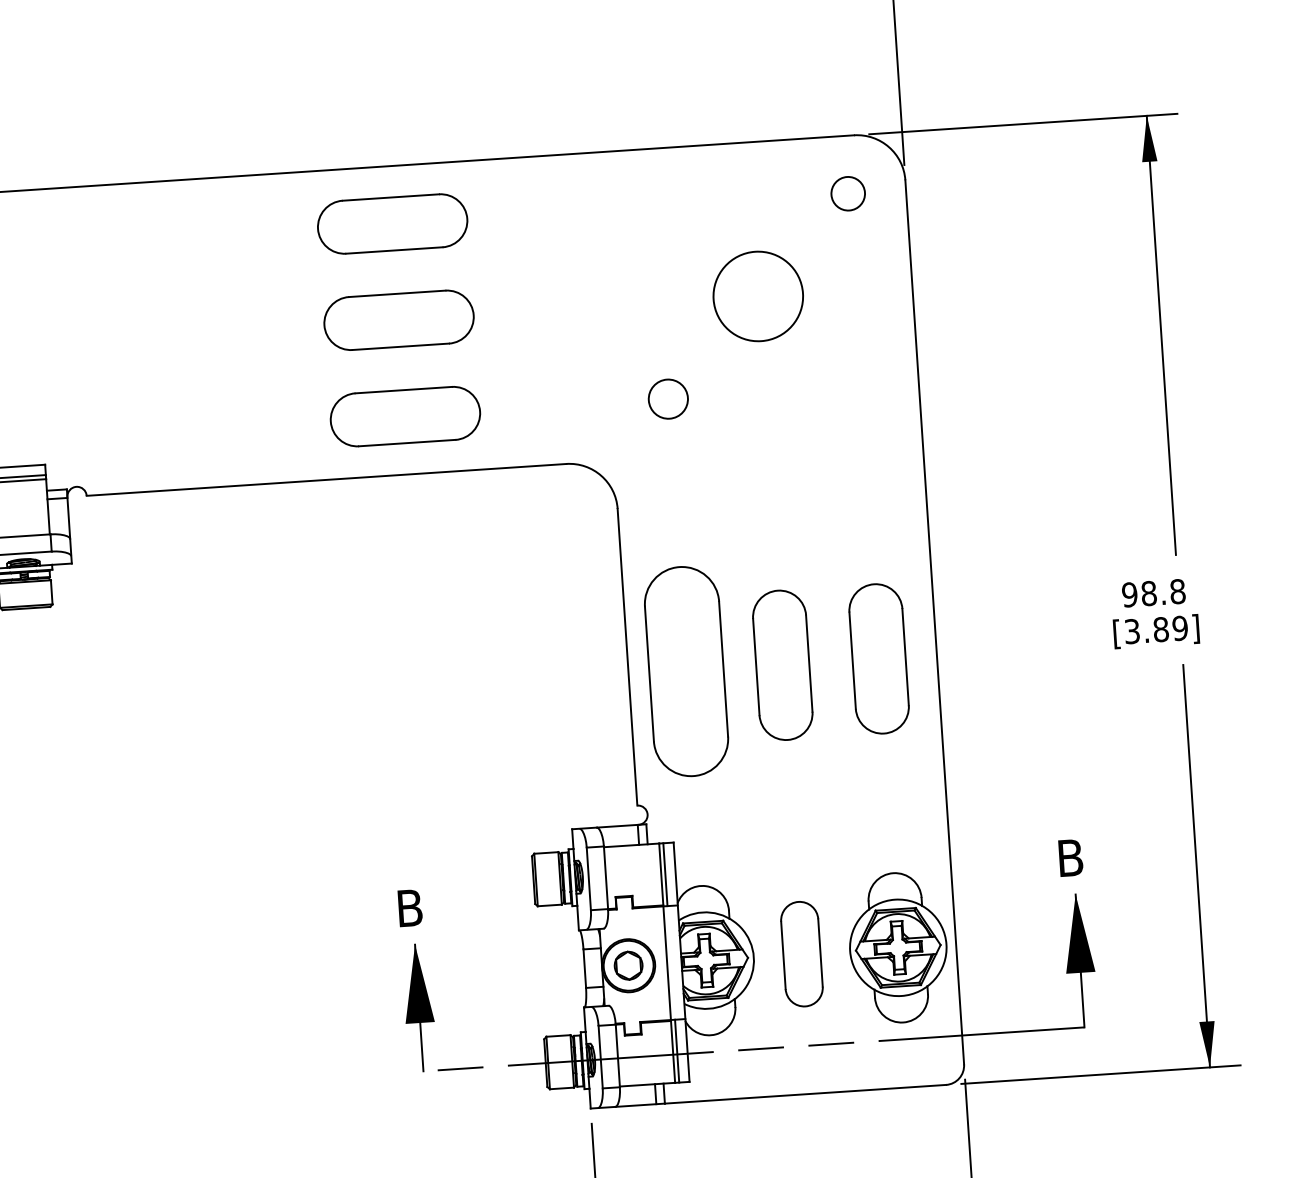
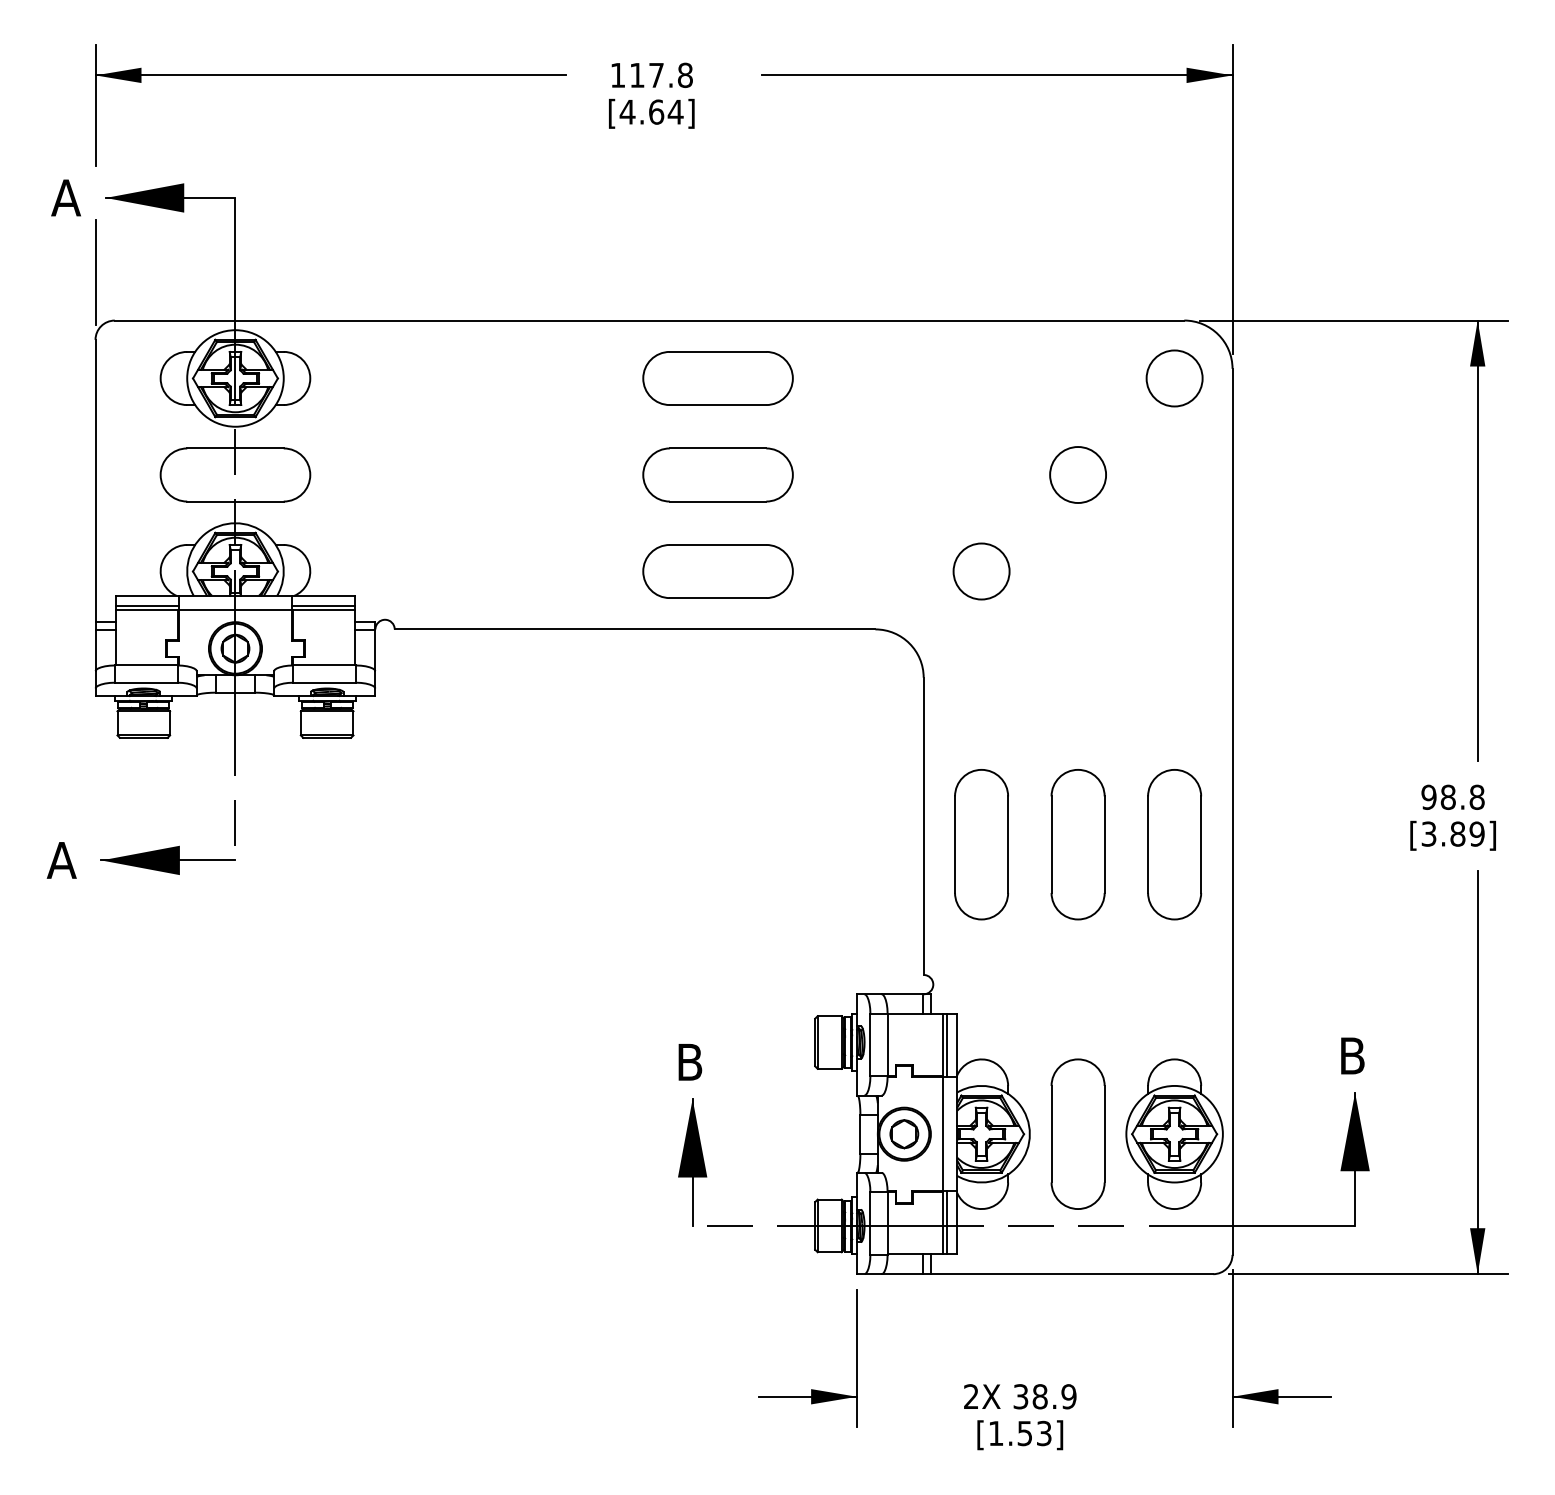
circle: (848, 193) -> (1174, 378), size x1.67
circle: (758, 296) -> (1078, 475), size x0.62
circle: (668, 399) -> (981, 571), size x1.43
part: (686, 671) -> (981, 844), size x0.71
part: (801, 953) -> (1077, 1133), size x1.43

